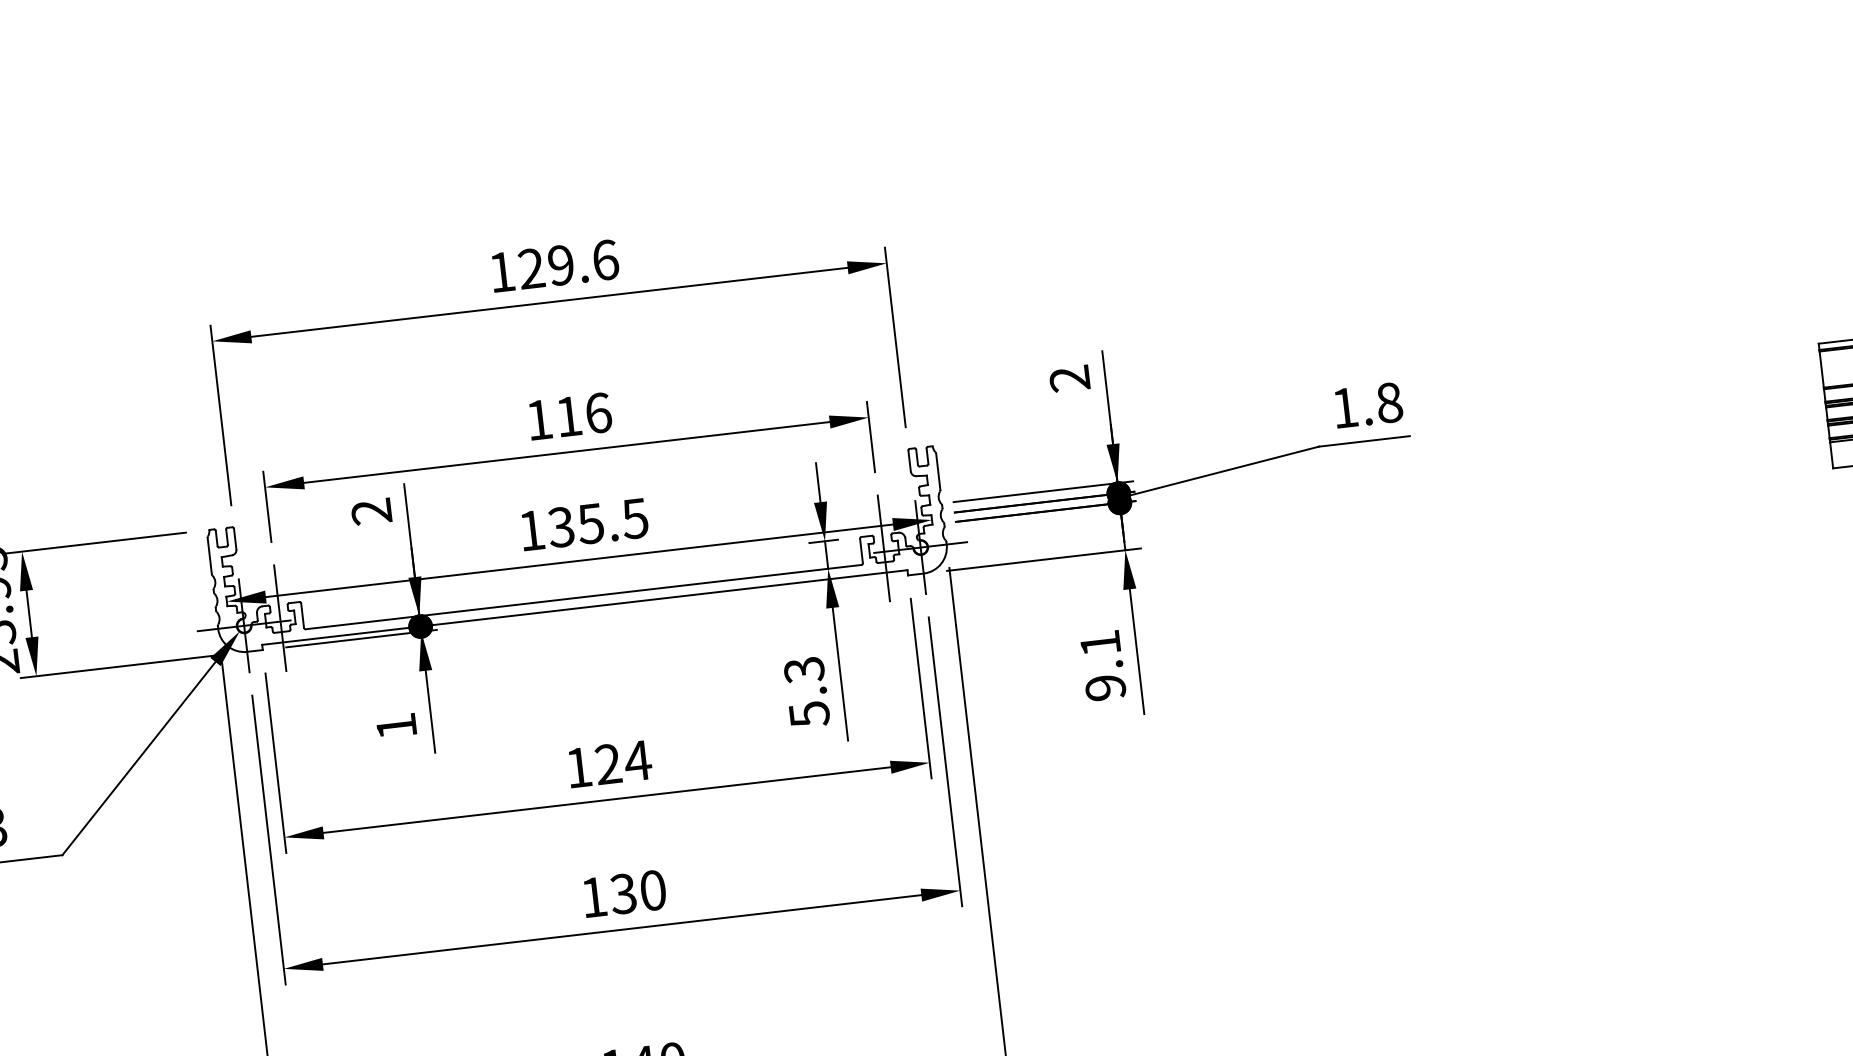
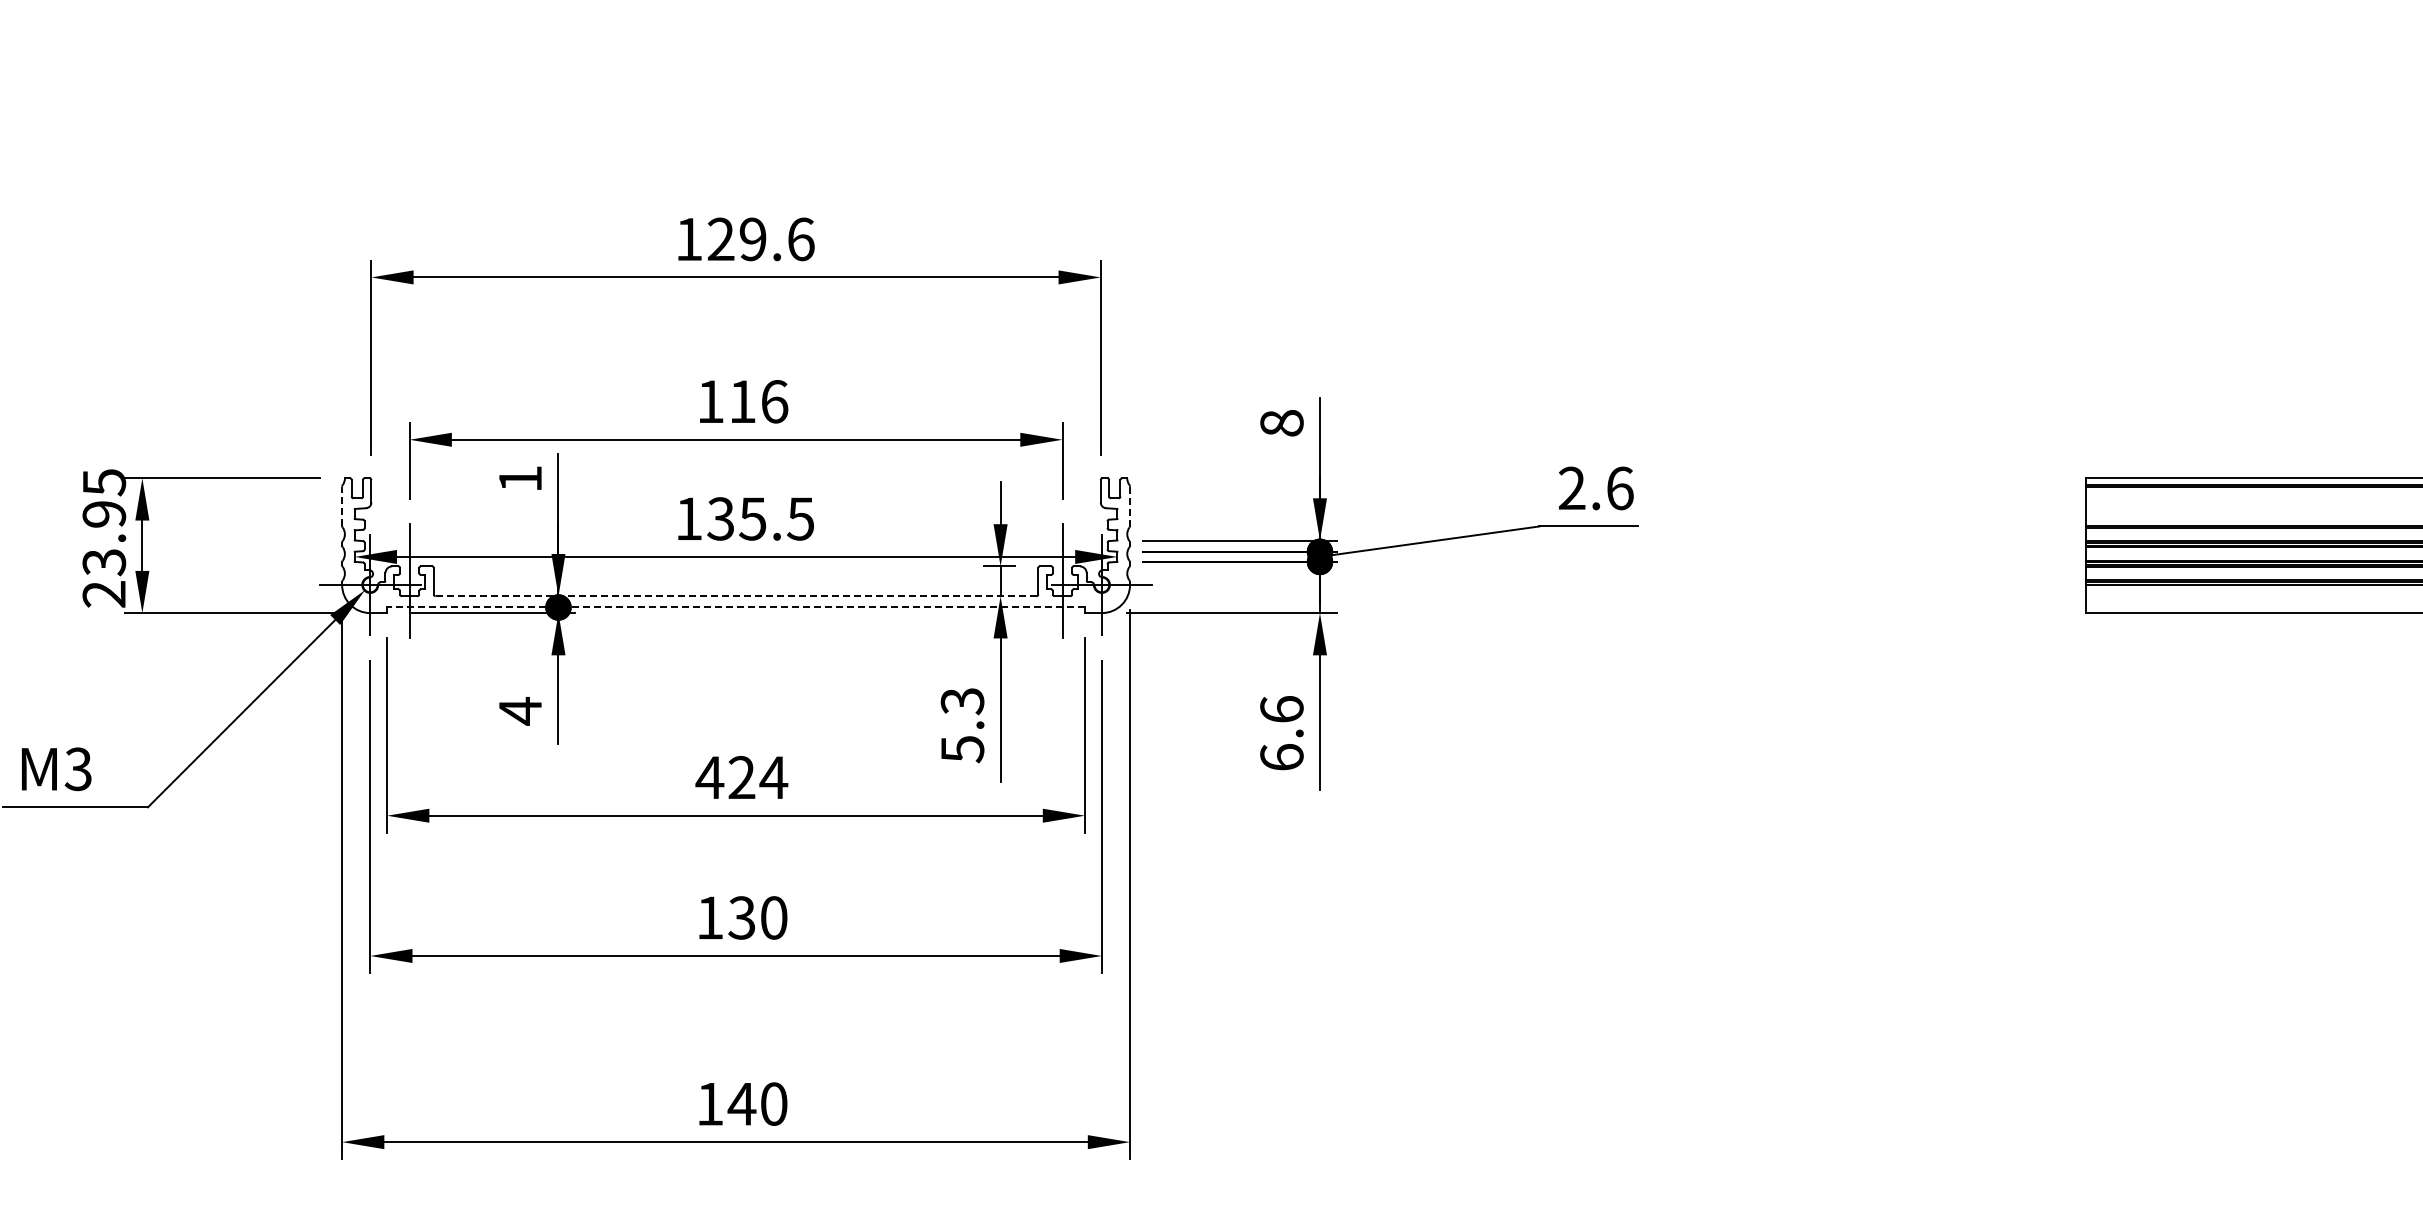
text: (1069, 379) -> (1281, 423), 2 -> 8
text: (1366, 405) -> (1595, 488), 1.8 -> 2.6
line: (938, 471) -> (1130, 506), solid -> dashed
text: (370, 511) -> (519, 478), 2 -> 1
line: (210, 556) -> (342, 506), solid -> dashed
line: (584, 597) -> (736, 596), solid -> dashed
line: (585, 607) -> (736, 607), solid -> dashed
text: (1102, 665) -> (1281, 733), 9.1 -> 6.6
text: (396, 726) -> (520, 711), 1 -> 4
text: (578, 767) -> (709, 777), 124 -> 424

